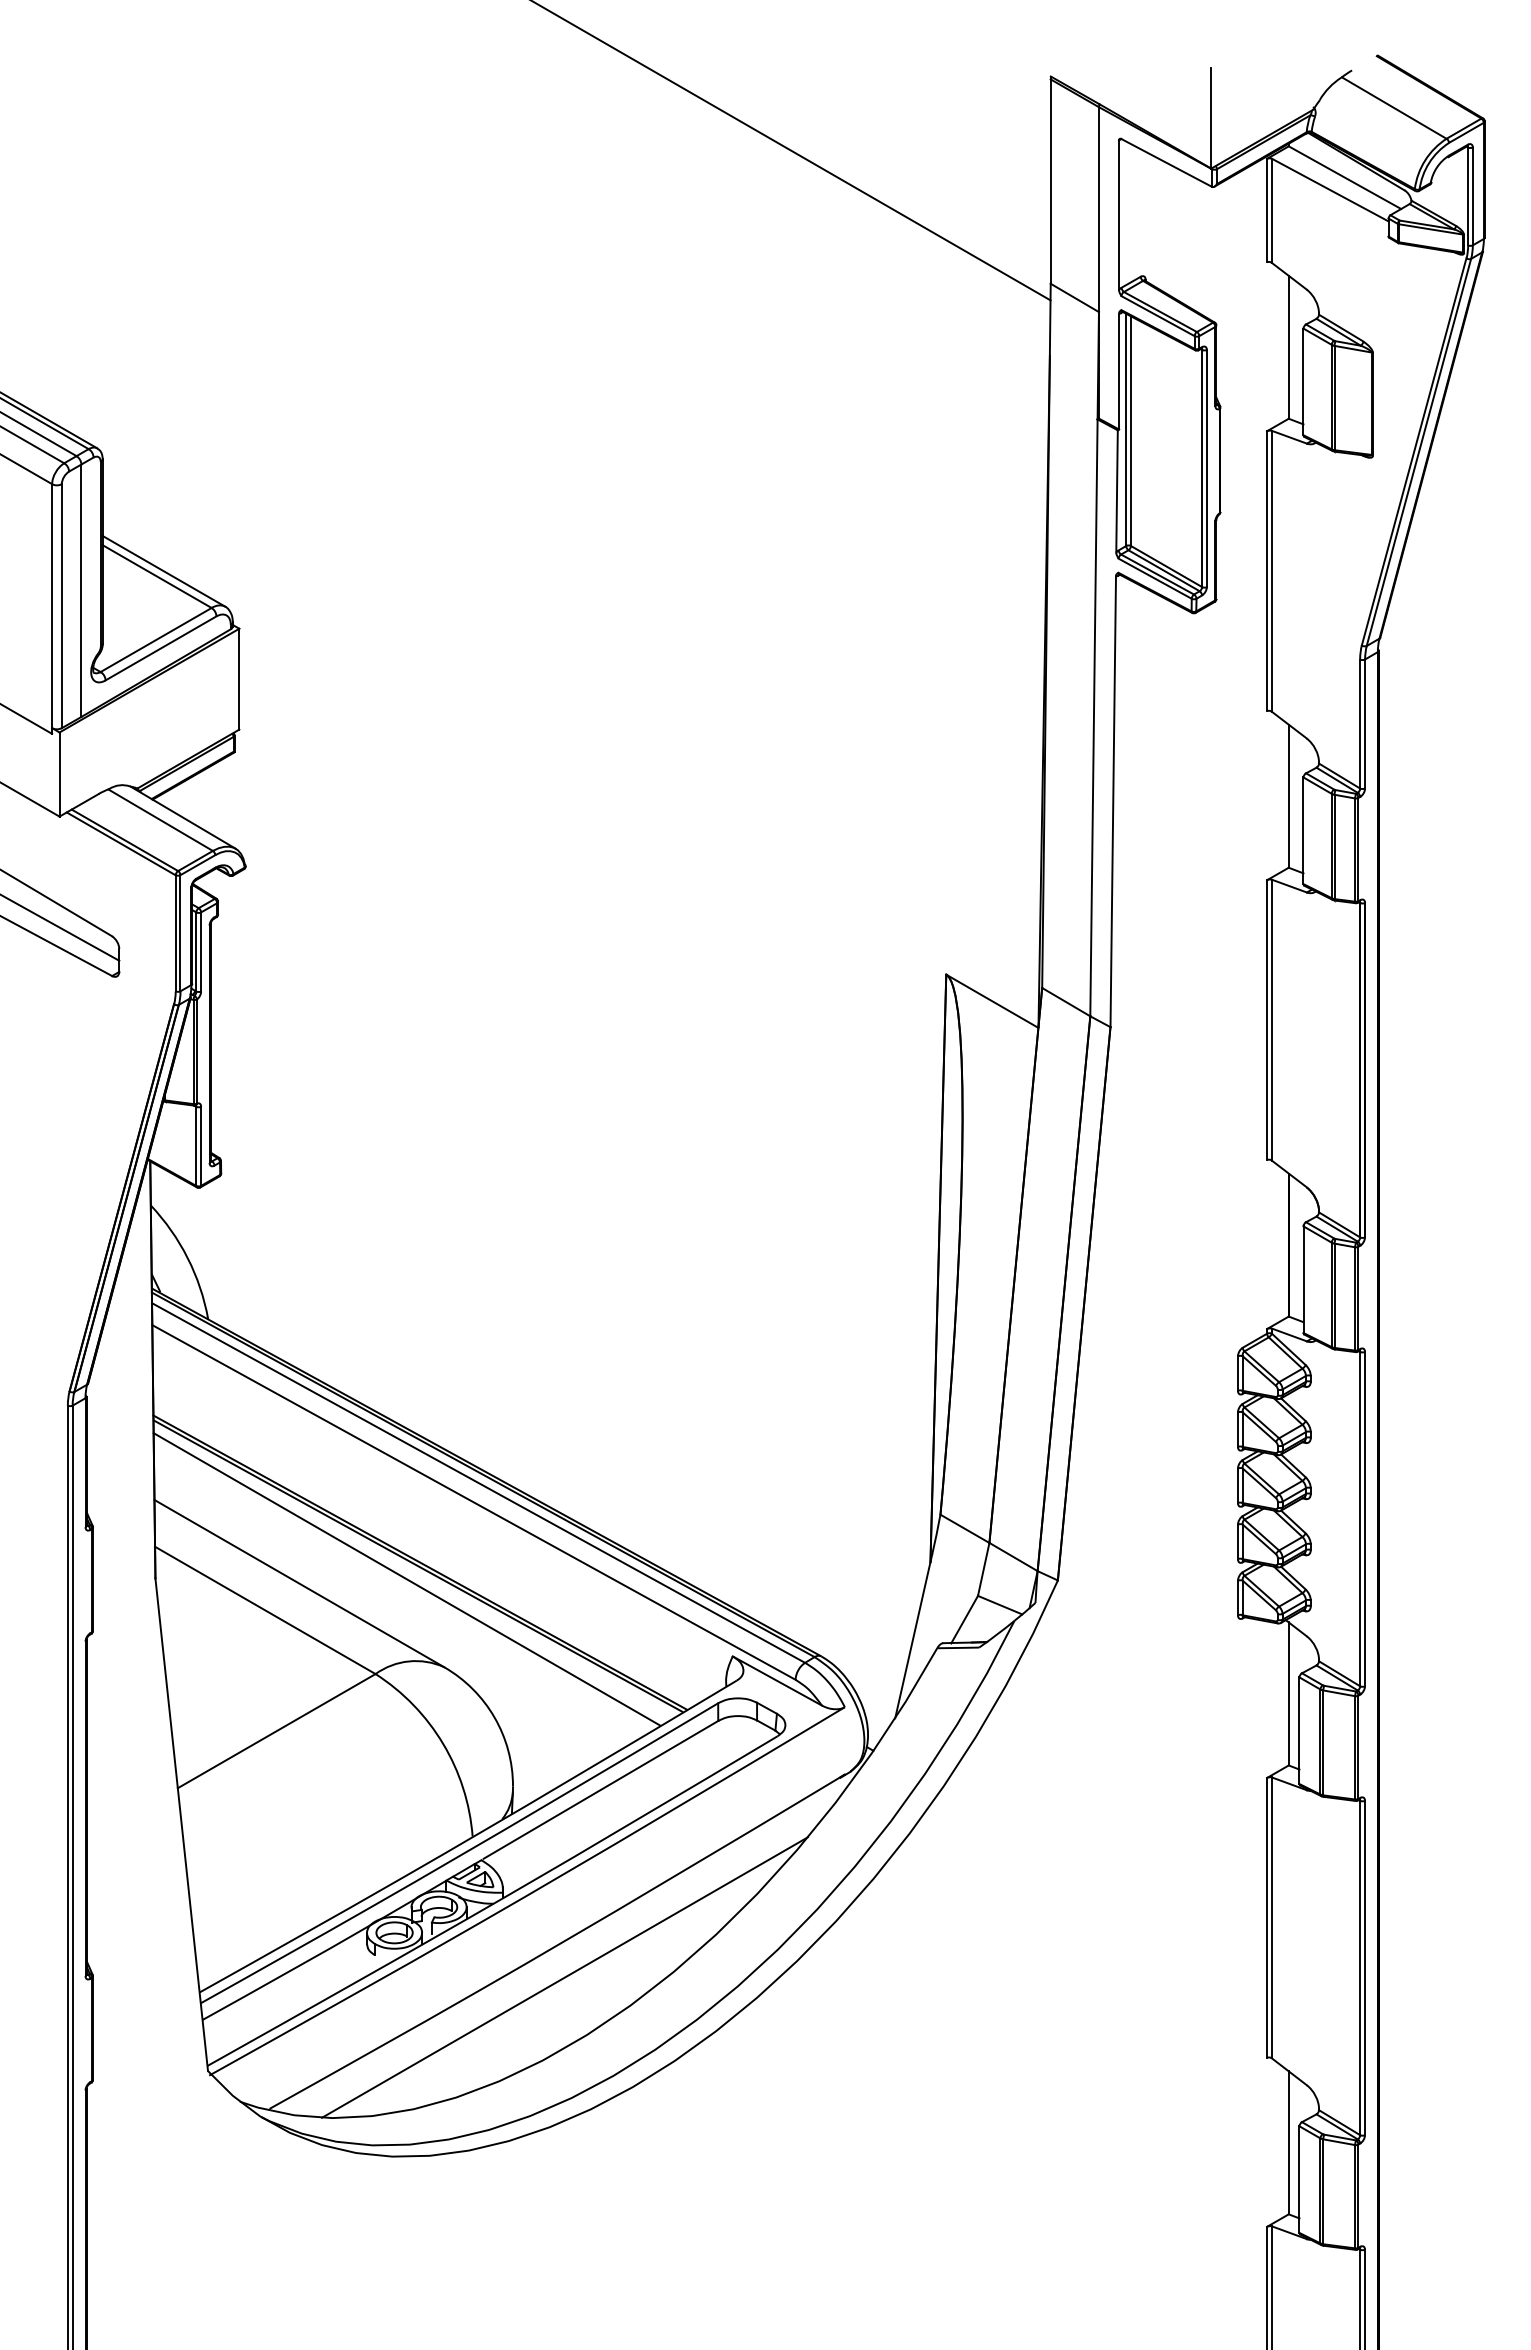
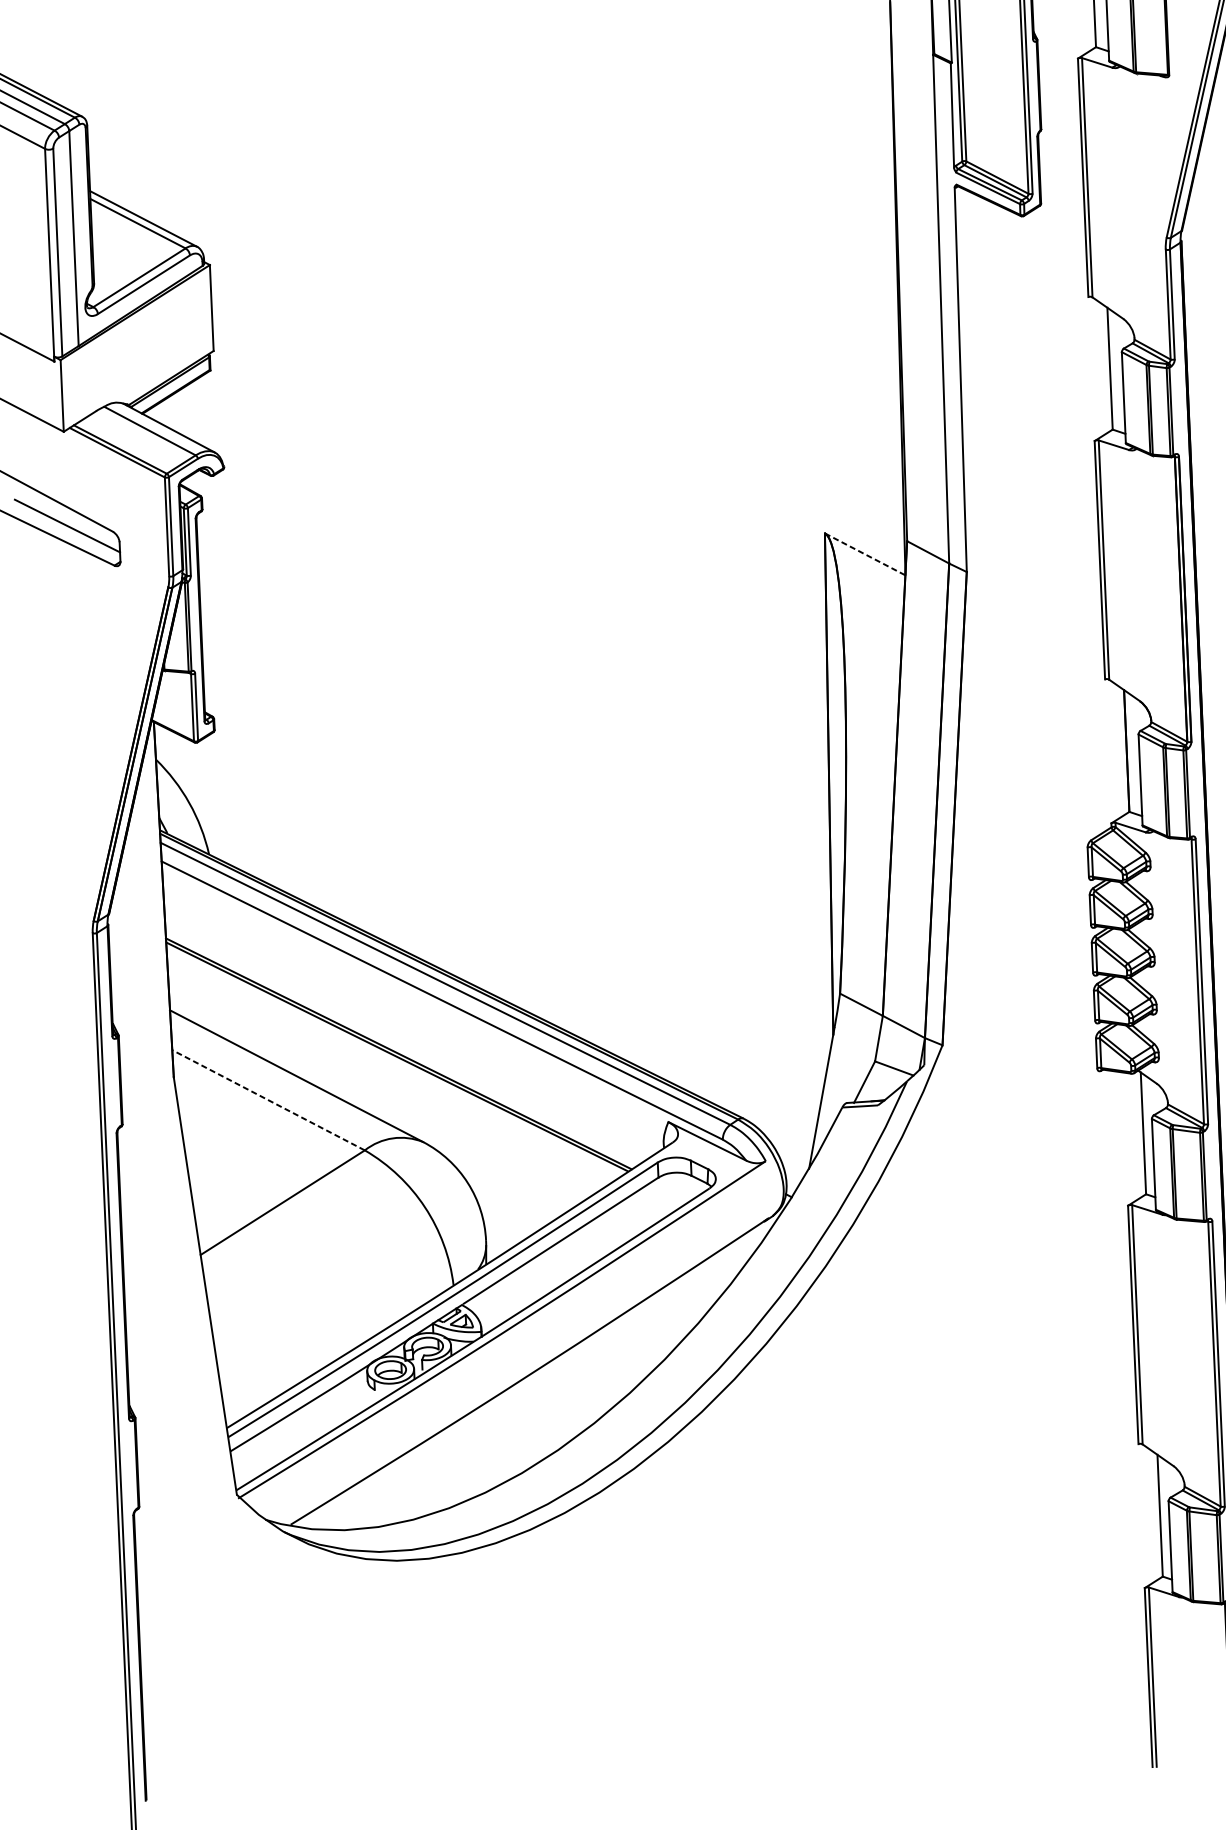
line: (992, 1001) -> (865, 554), solid -> dashed
line: (406, 1579) -> (387, 1068), removed
line: (264, 1610) -> (267, 1100), solid -> dashed
line: (564, 1977) -> (537, 1401), removed

